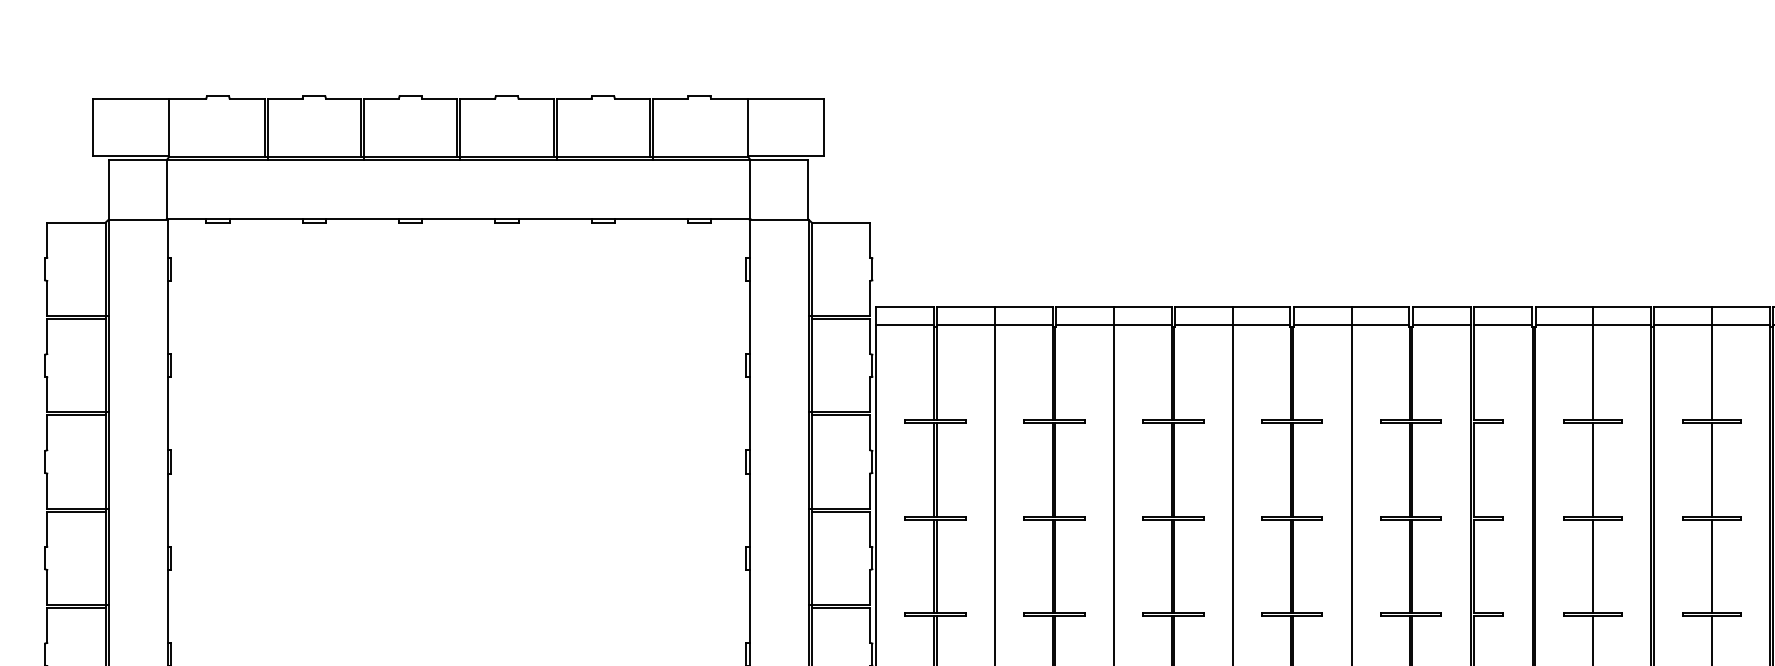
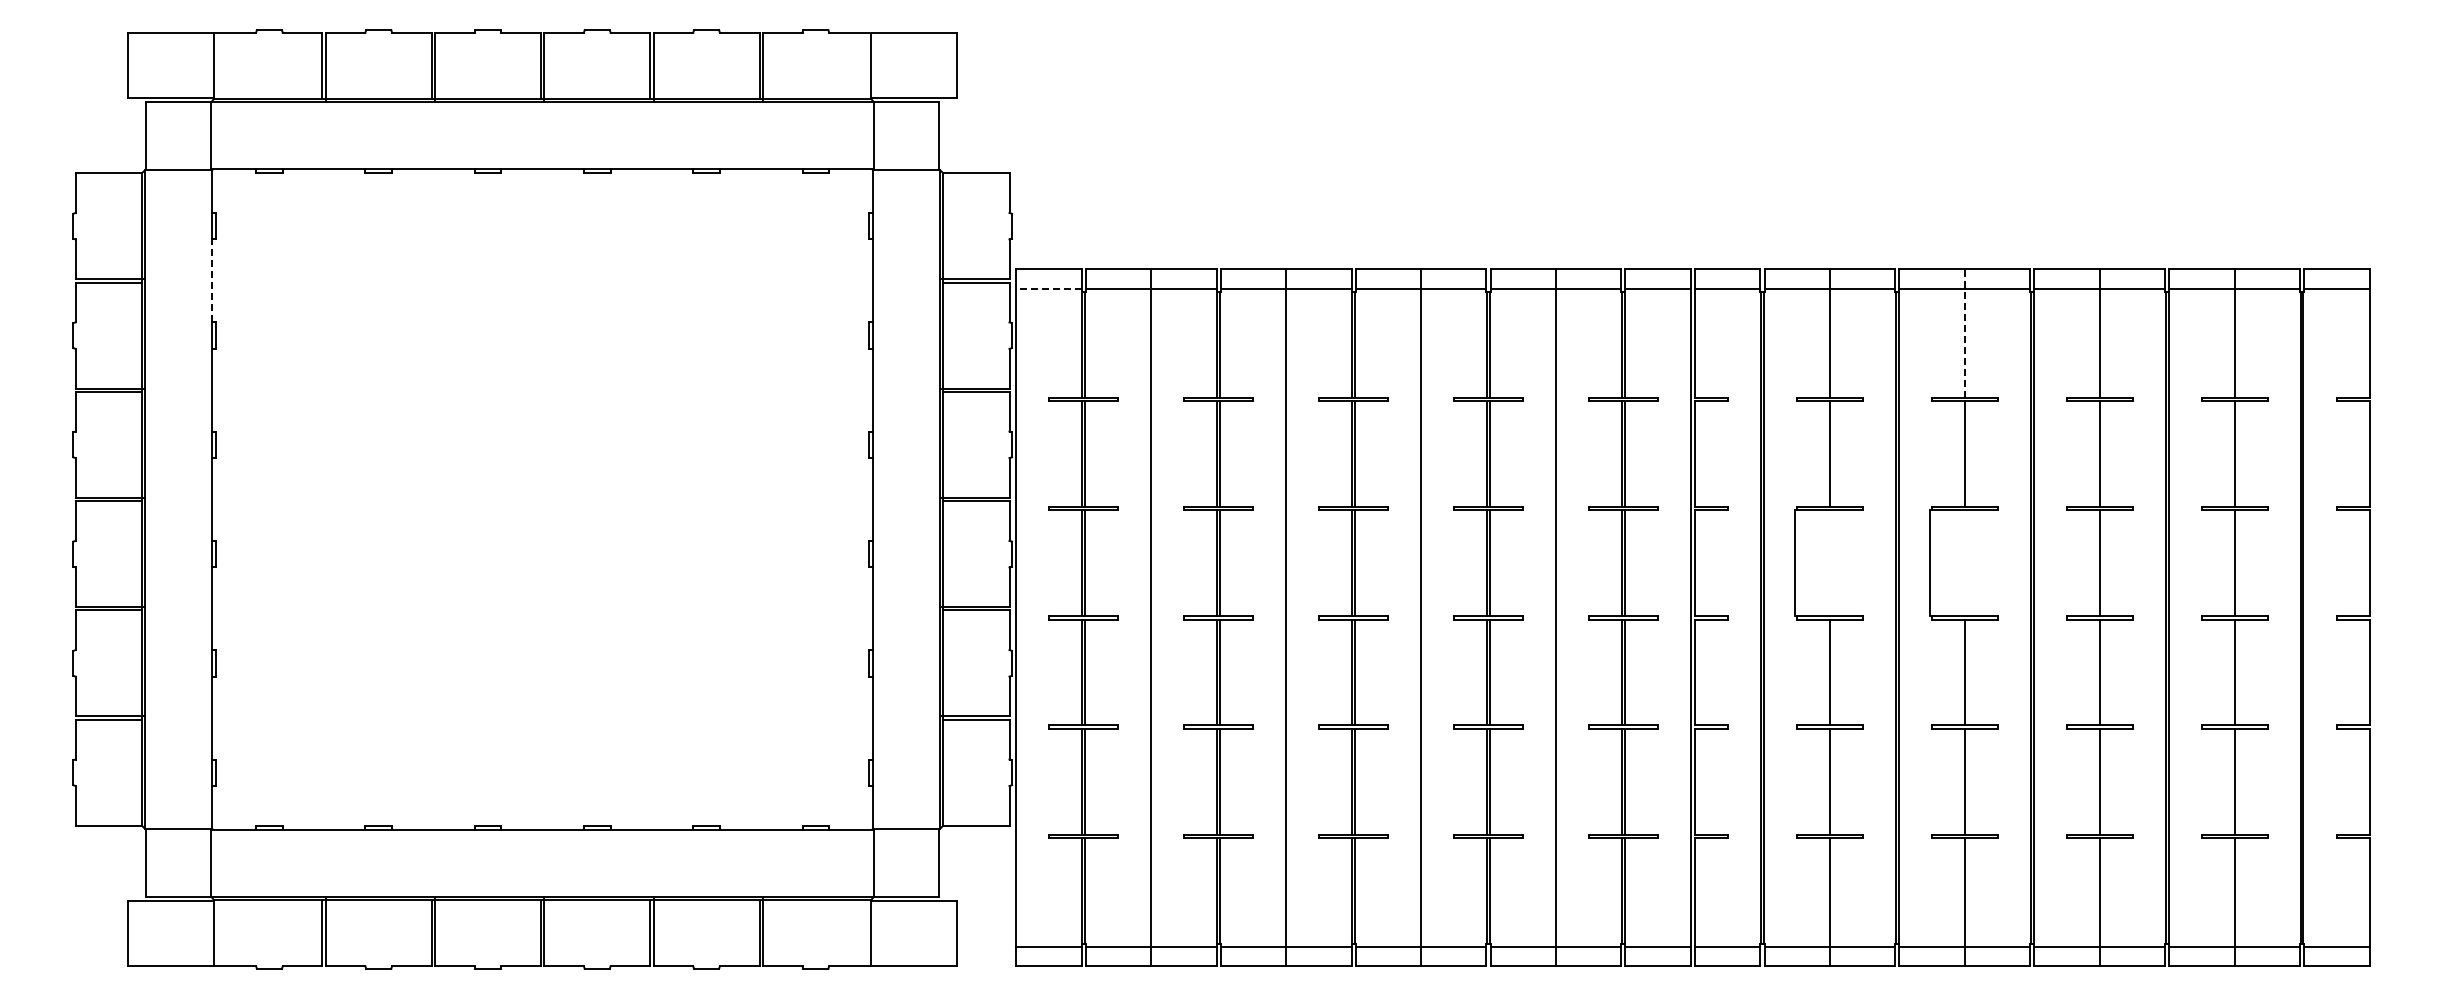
line: (167, 317) -> (212, 280), solid -> dashed
line: (904, 325) -> (1048, 289), solid -> dashed
line: (1711, 363) -> (1964, 333), solid -> dashed
line: (1592, 566) -> (1794, 563), moved
line: (1711, 566) -> (1929, 563), moved

